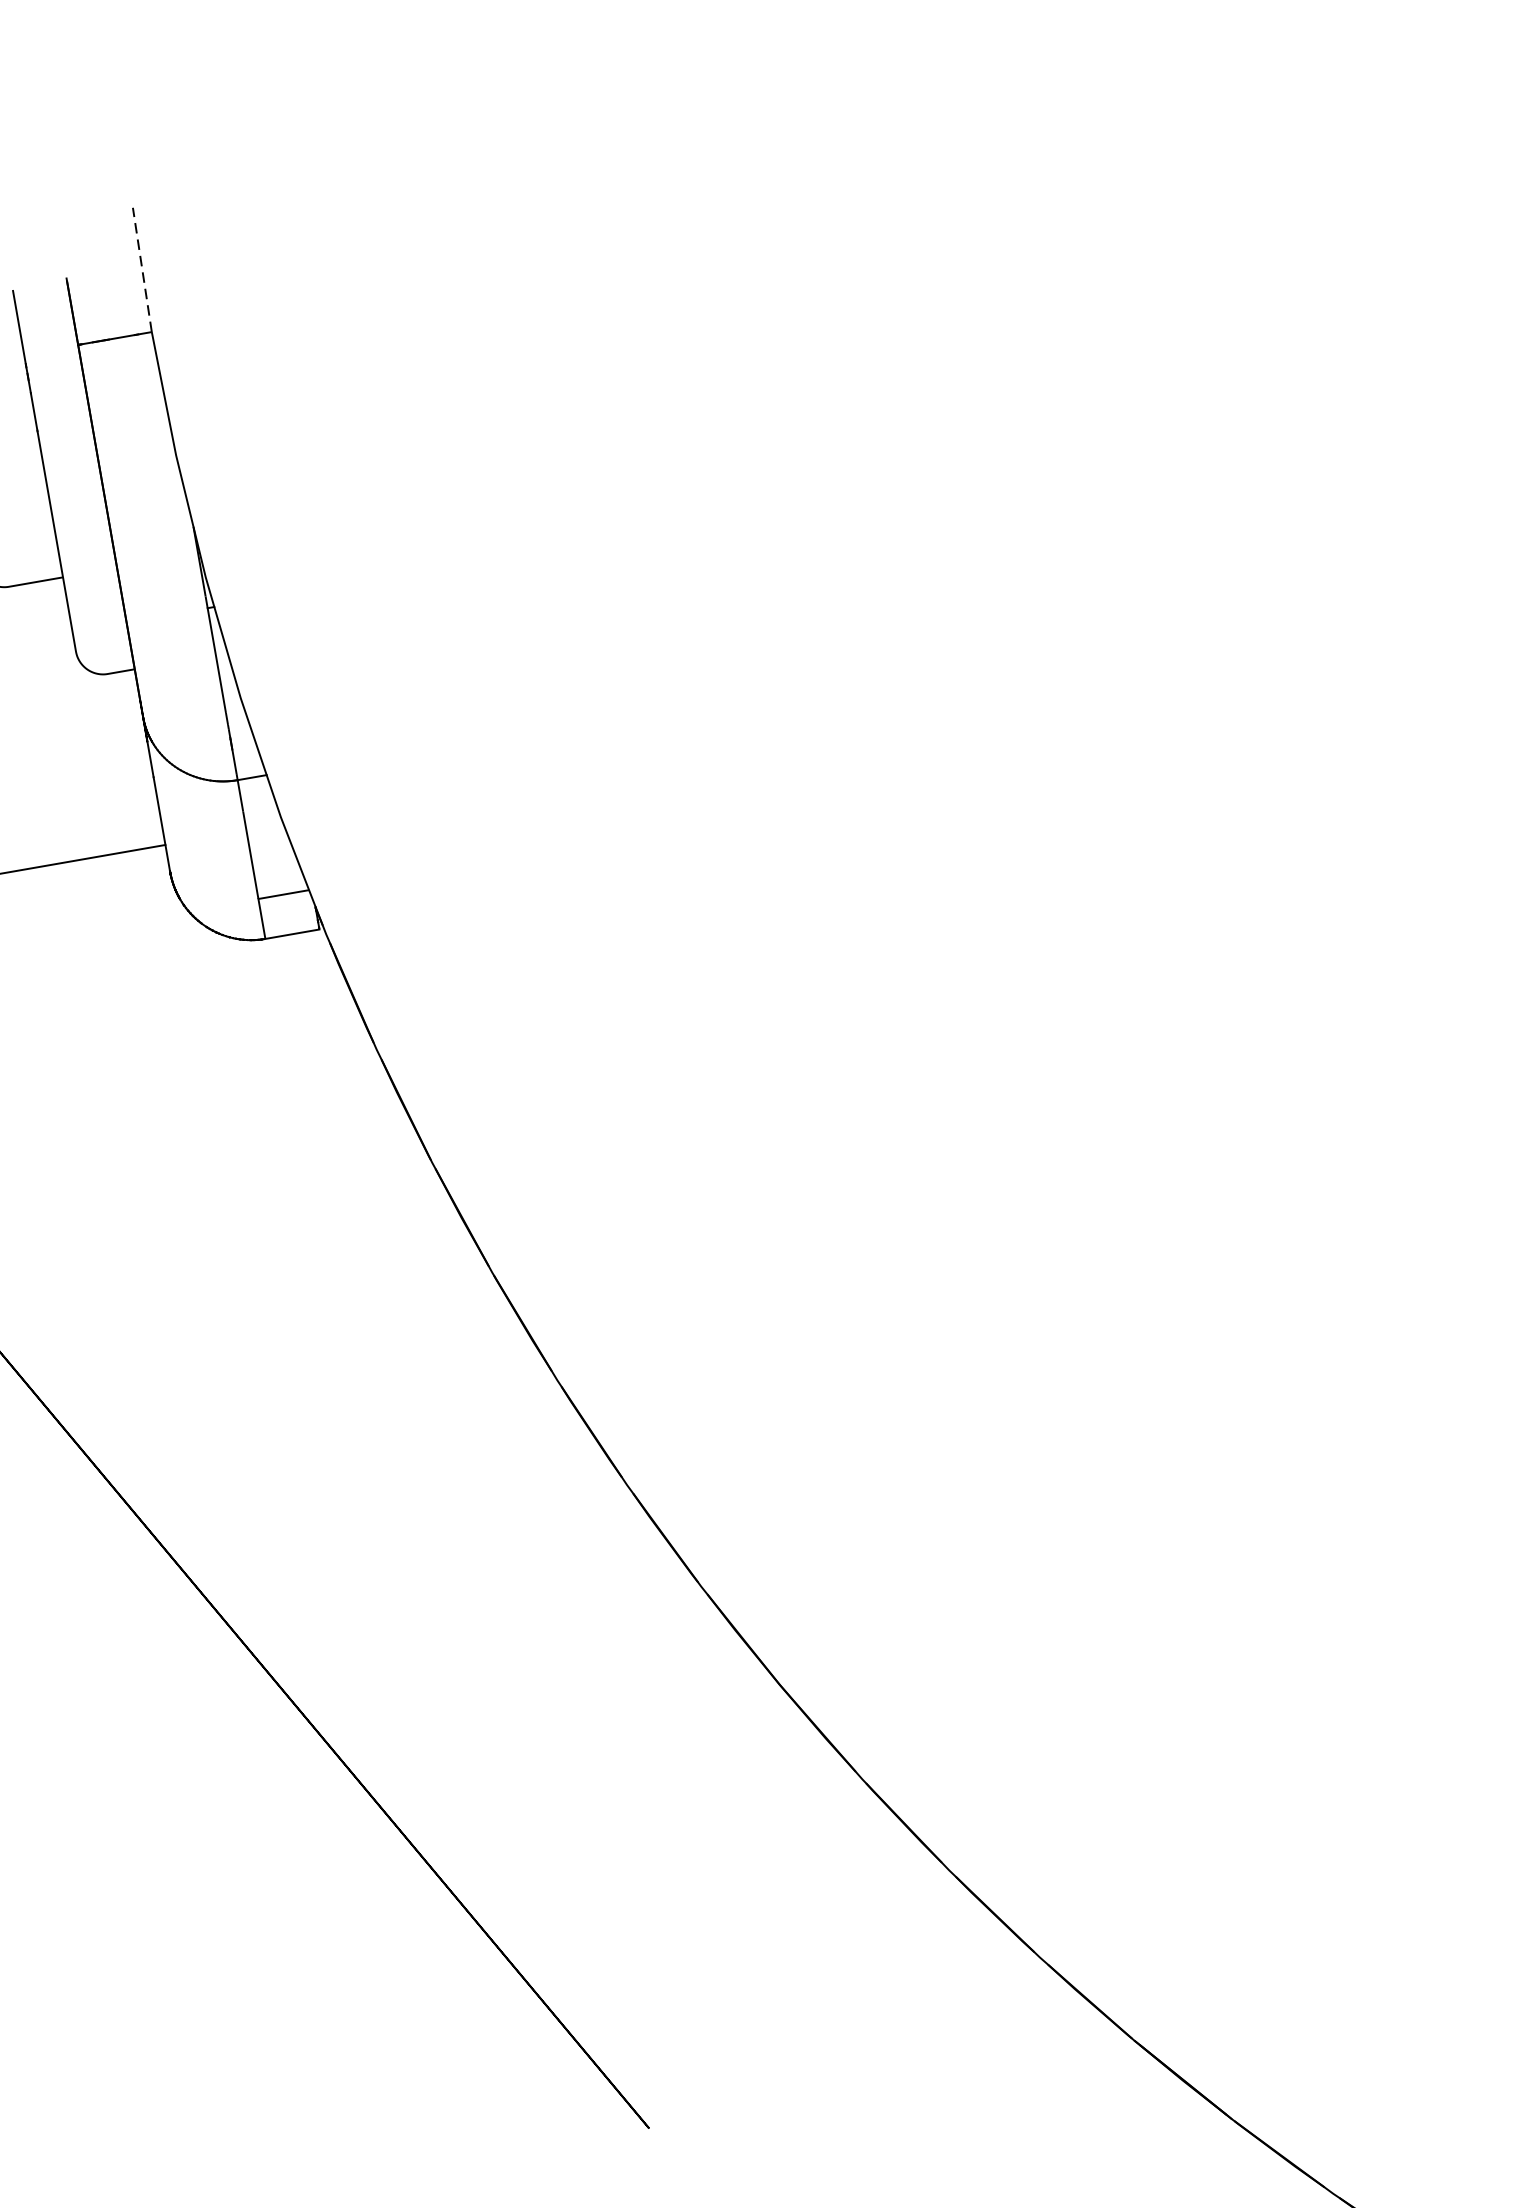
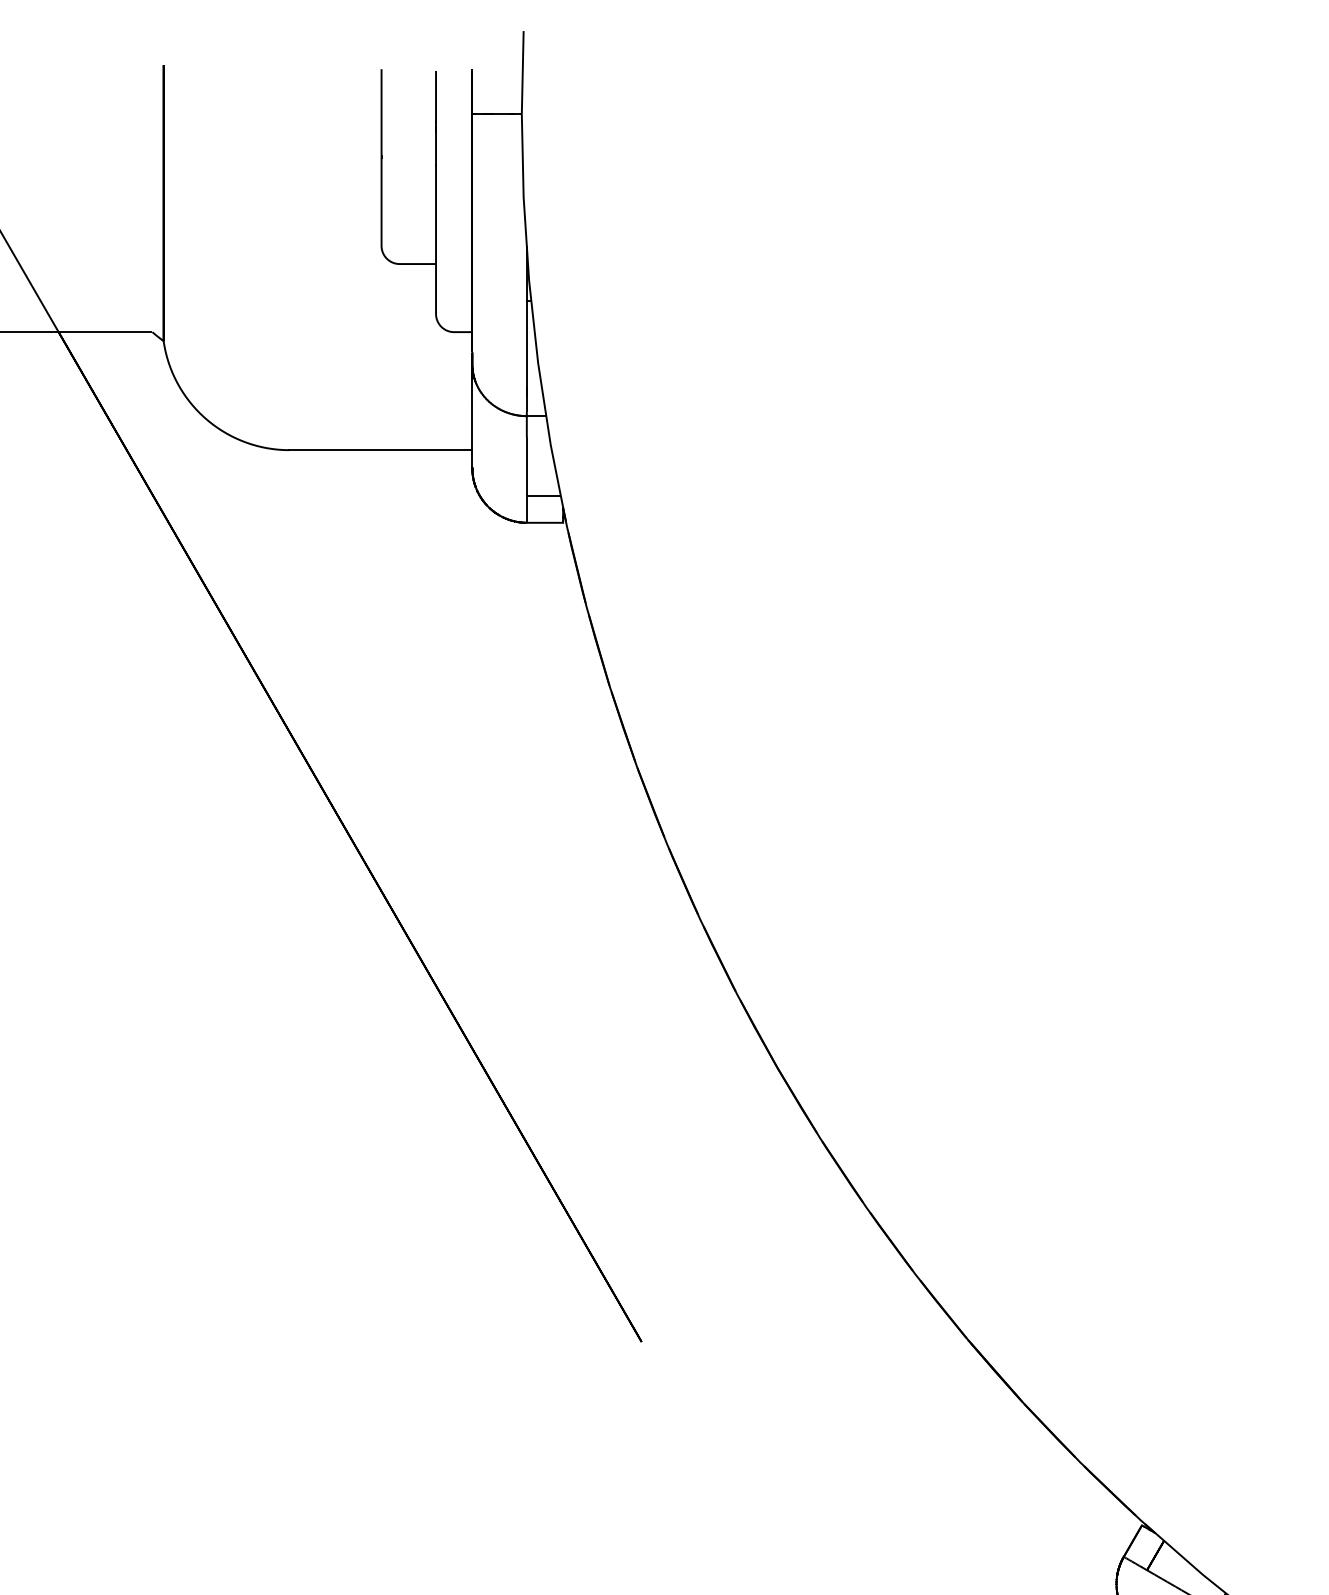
line: (141, 269) -> (522, 72), dashed -> solid

